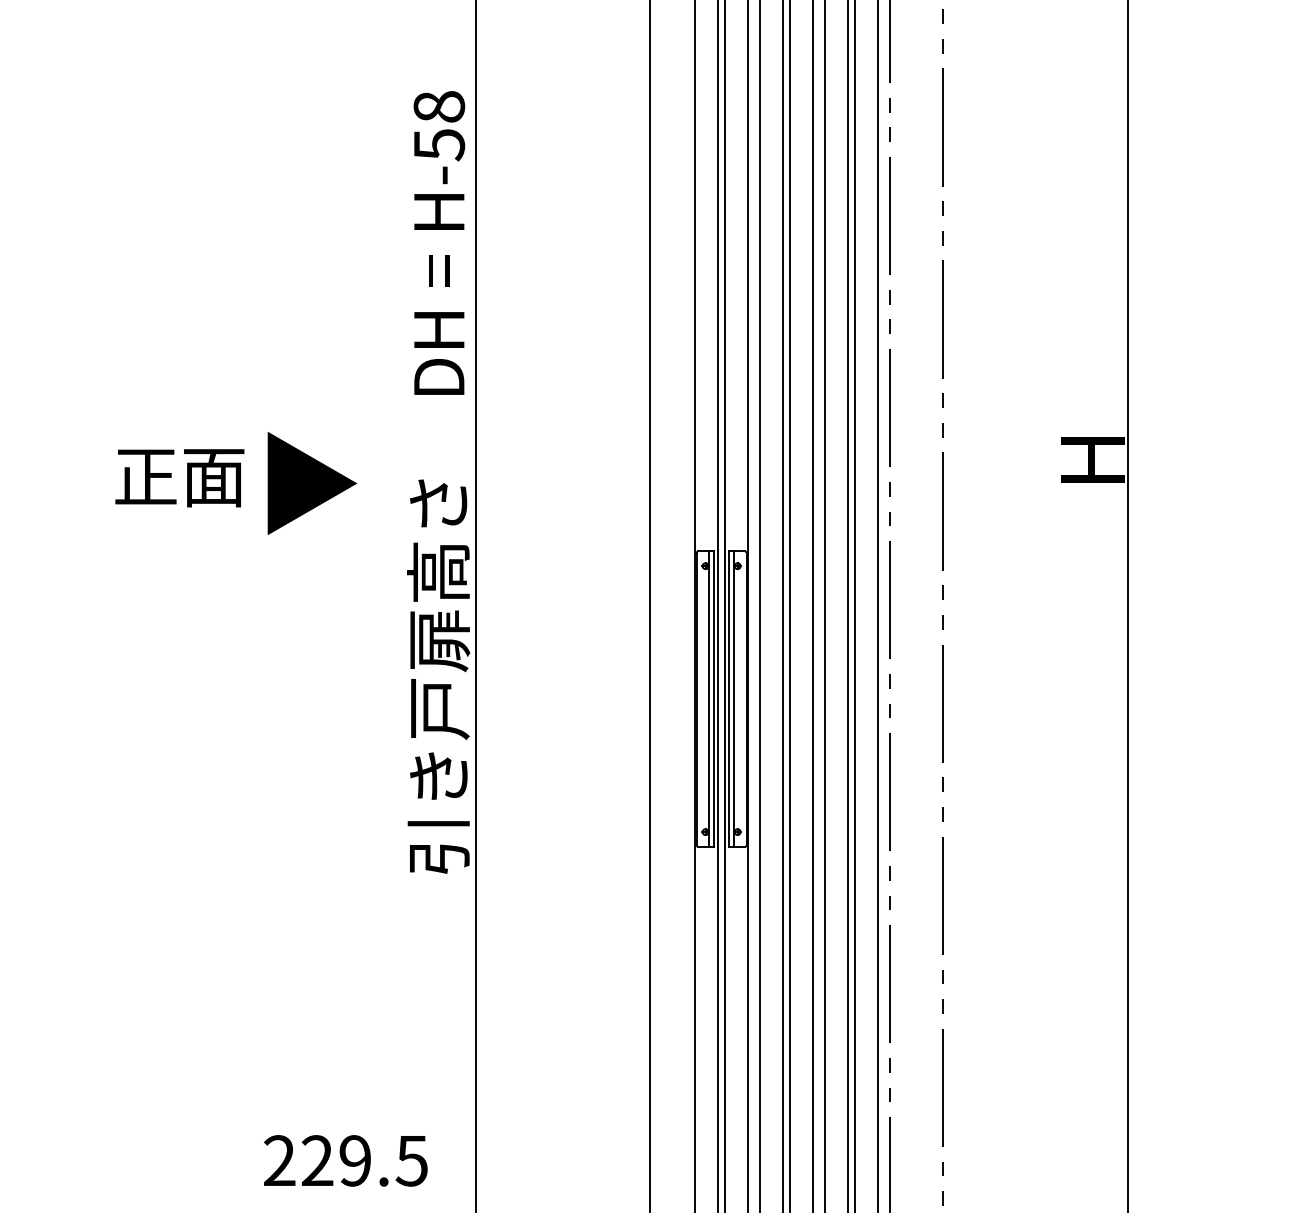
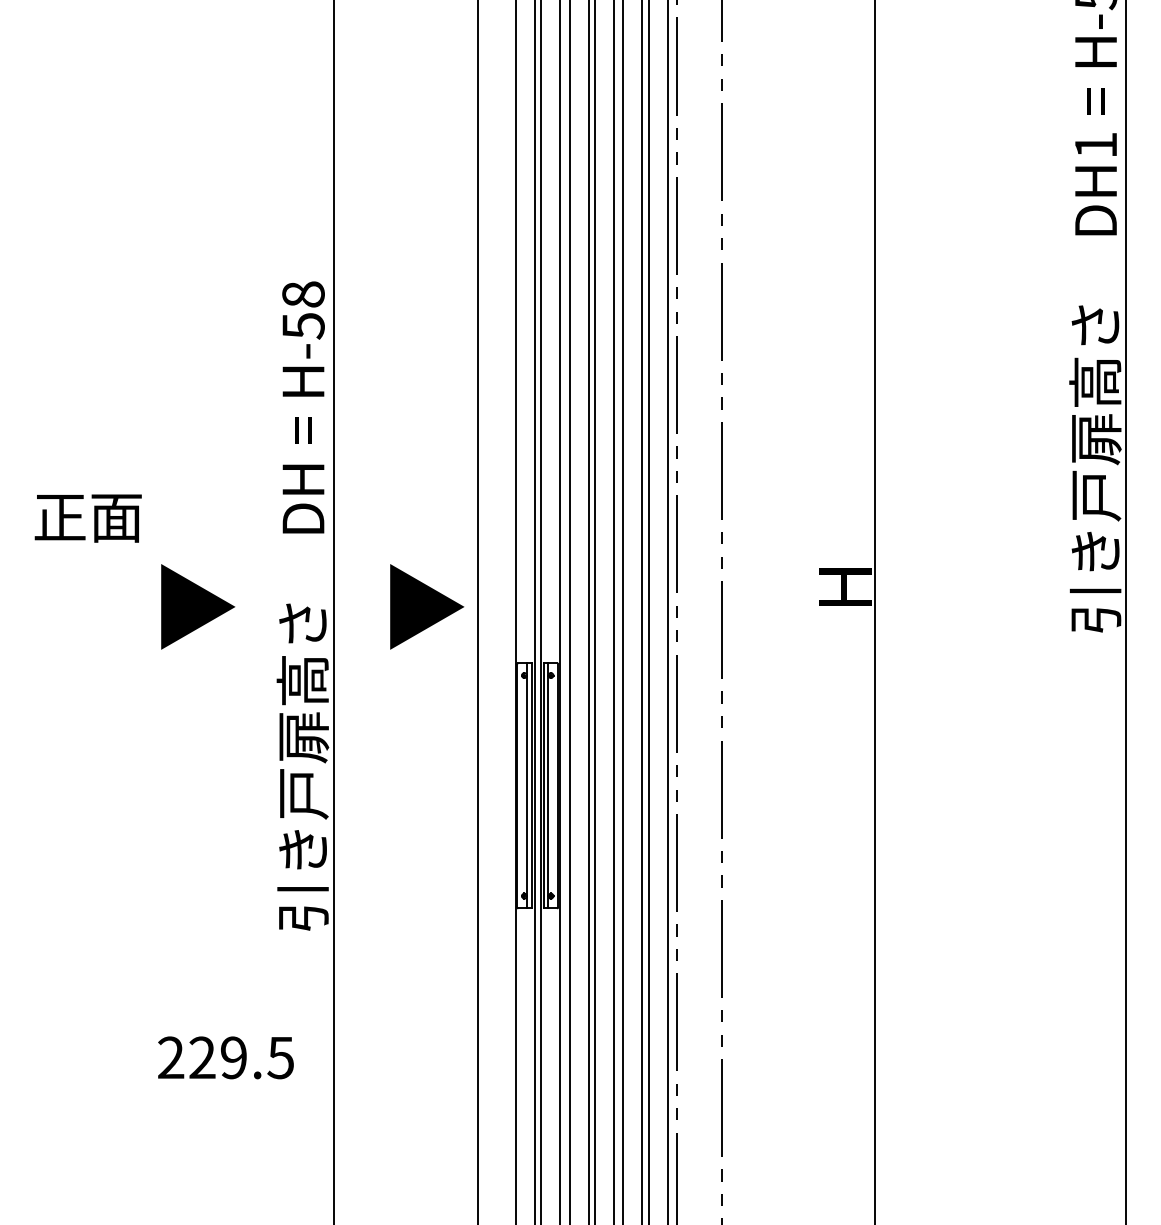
text: (178, 478) -> (87, 518), moved
part: (588, 482) -> (427, 606), added
text: (345, 1160) -> (225, 1057), moved

